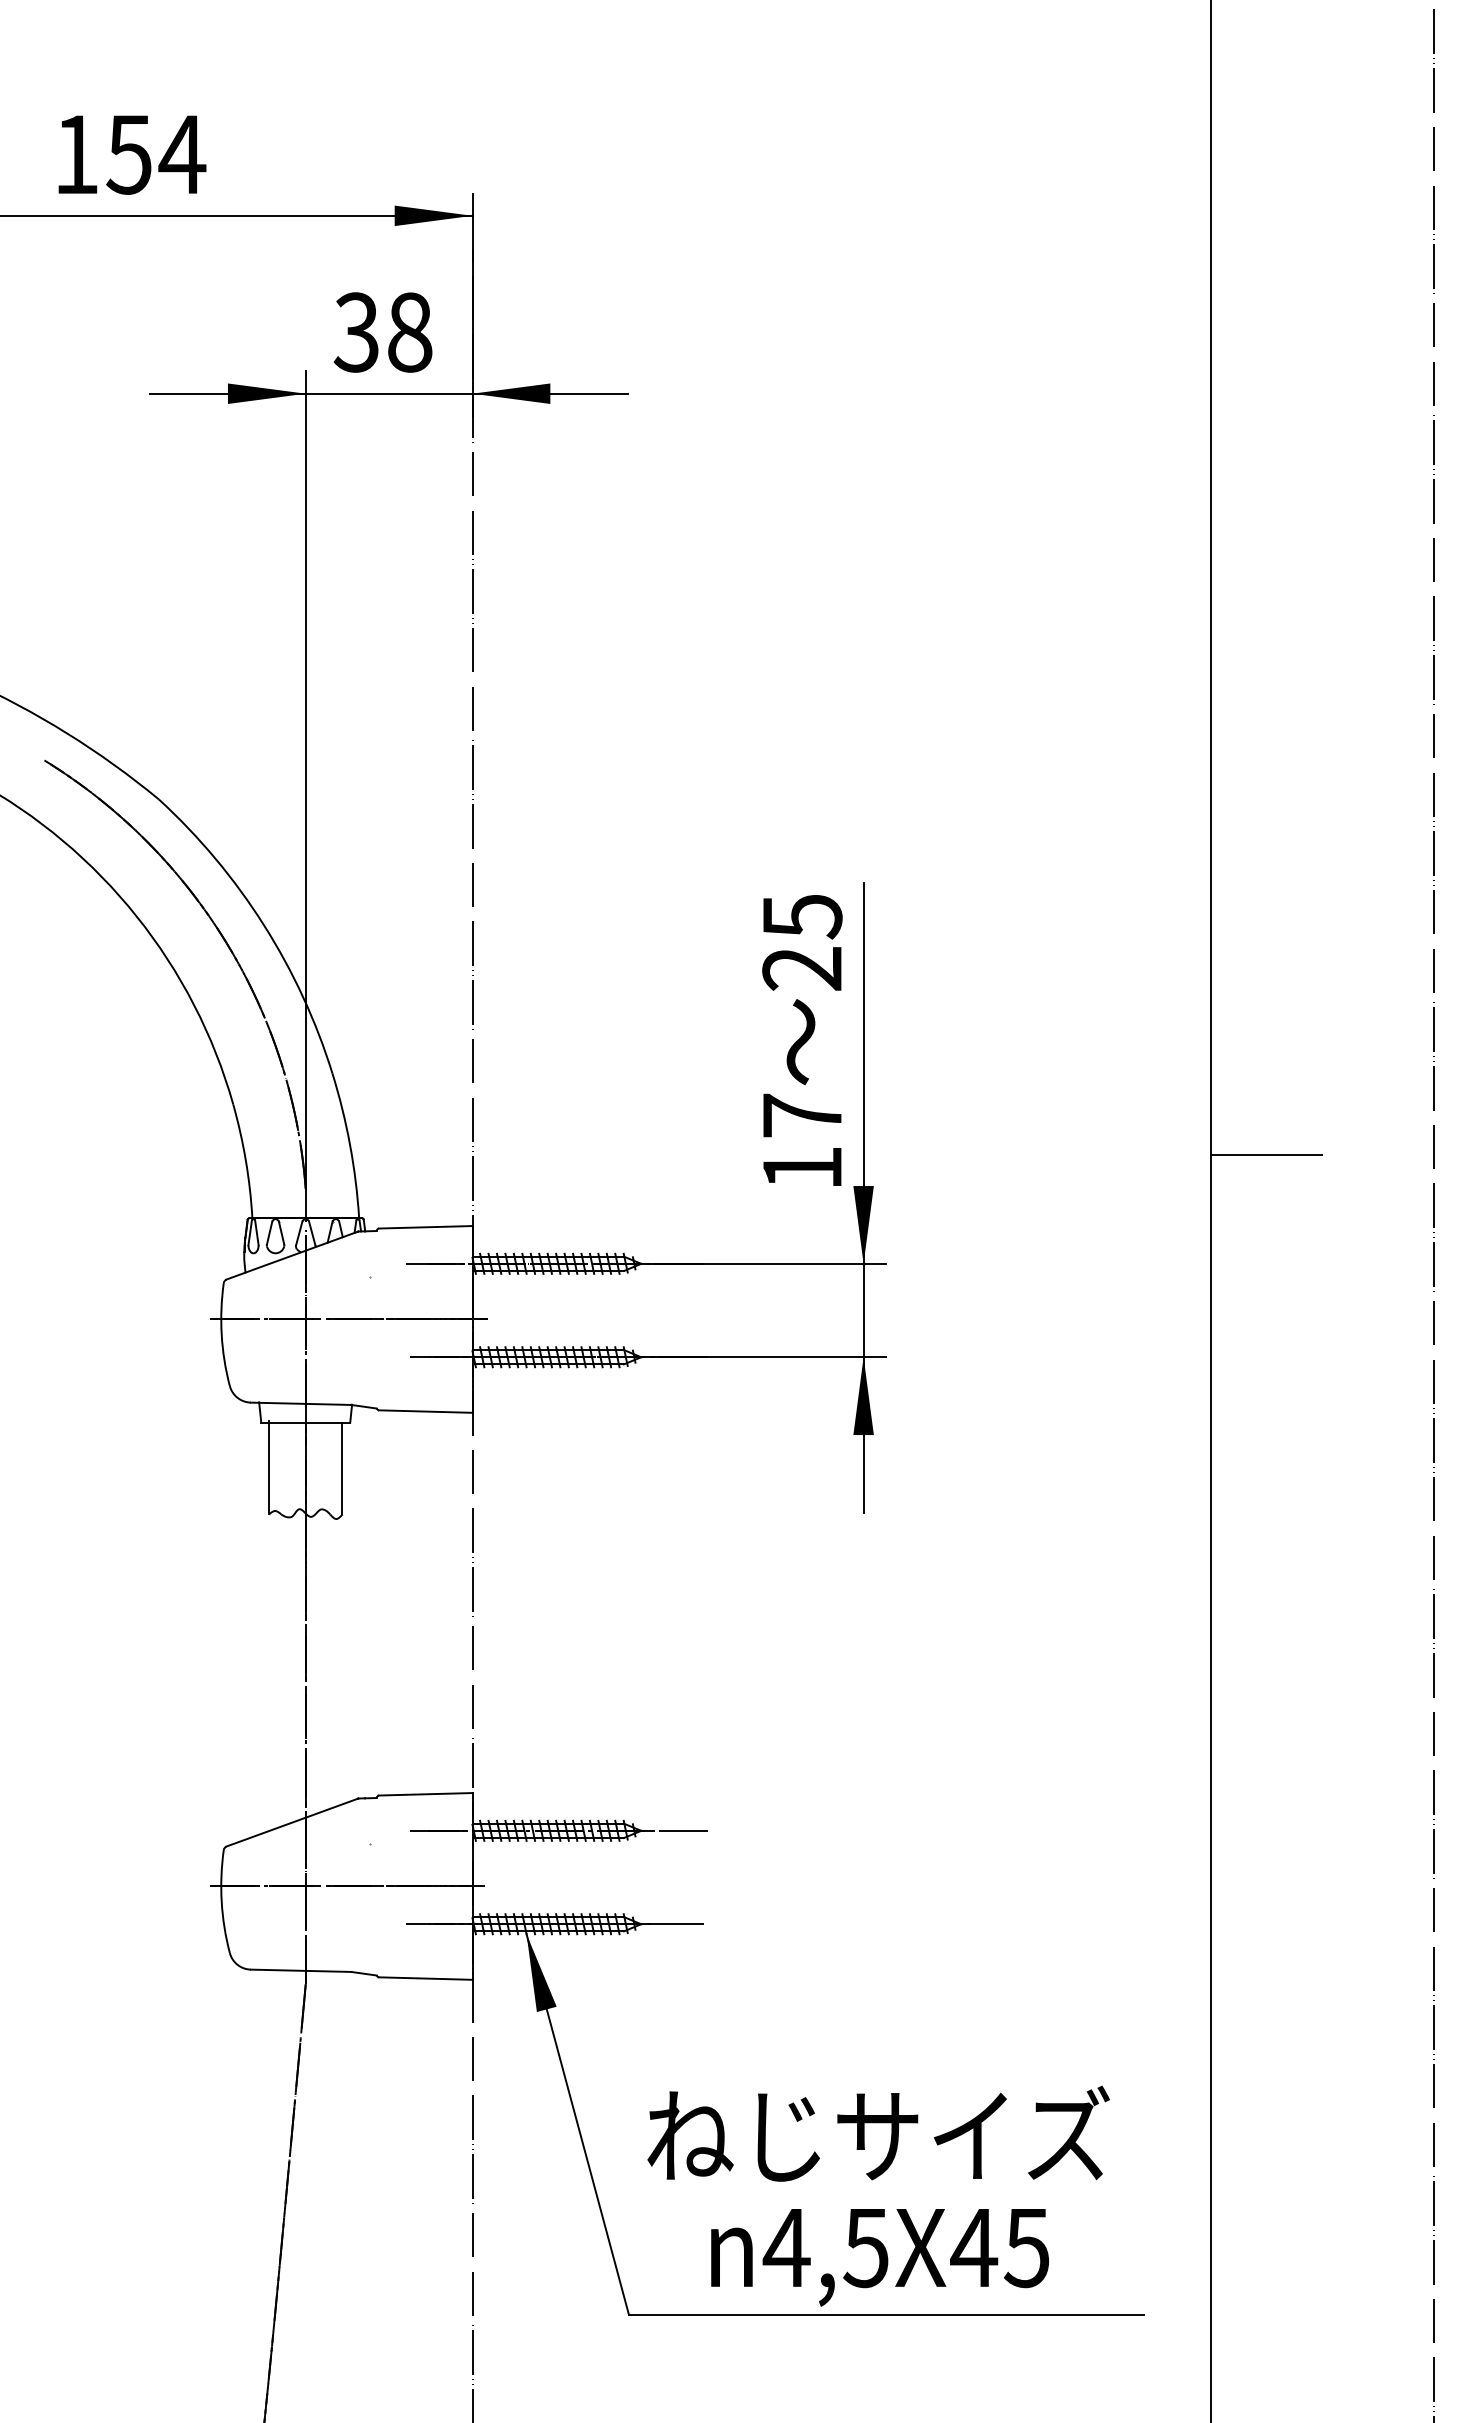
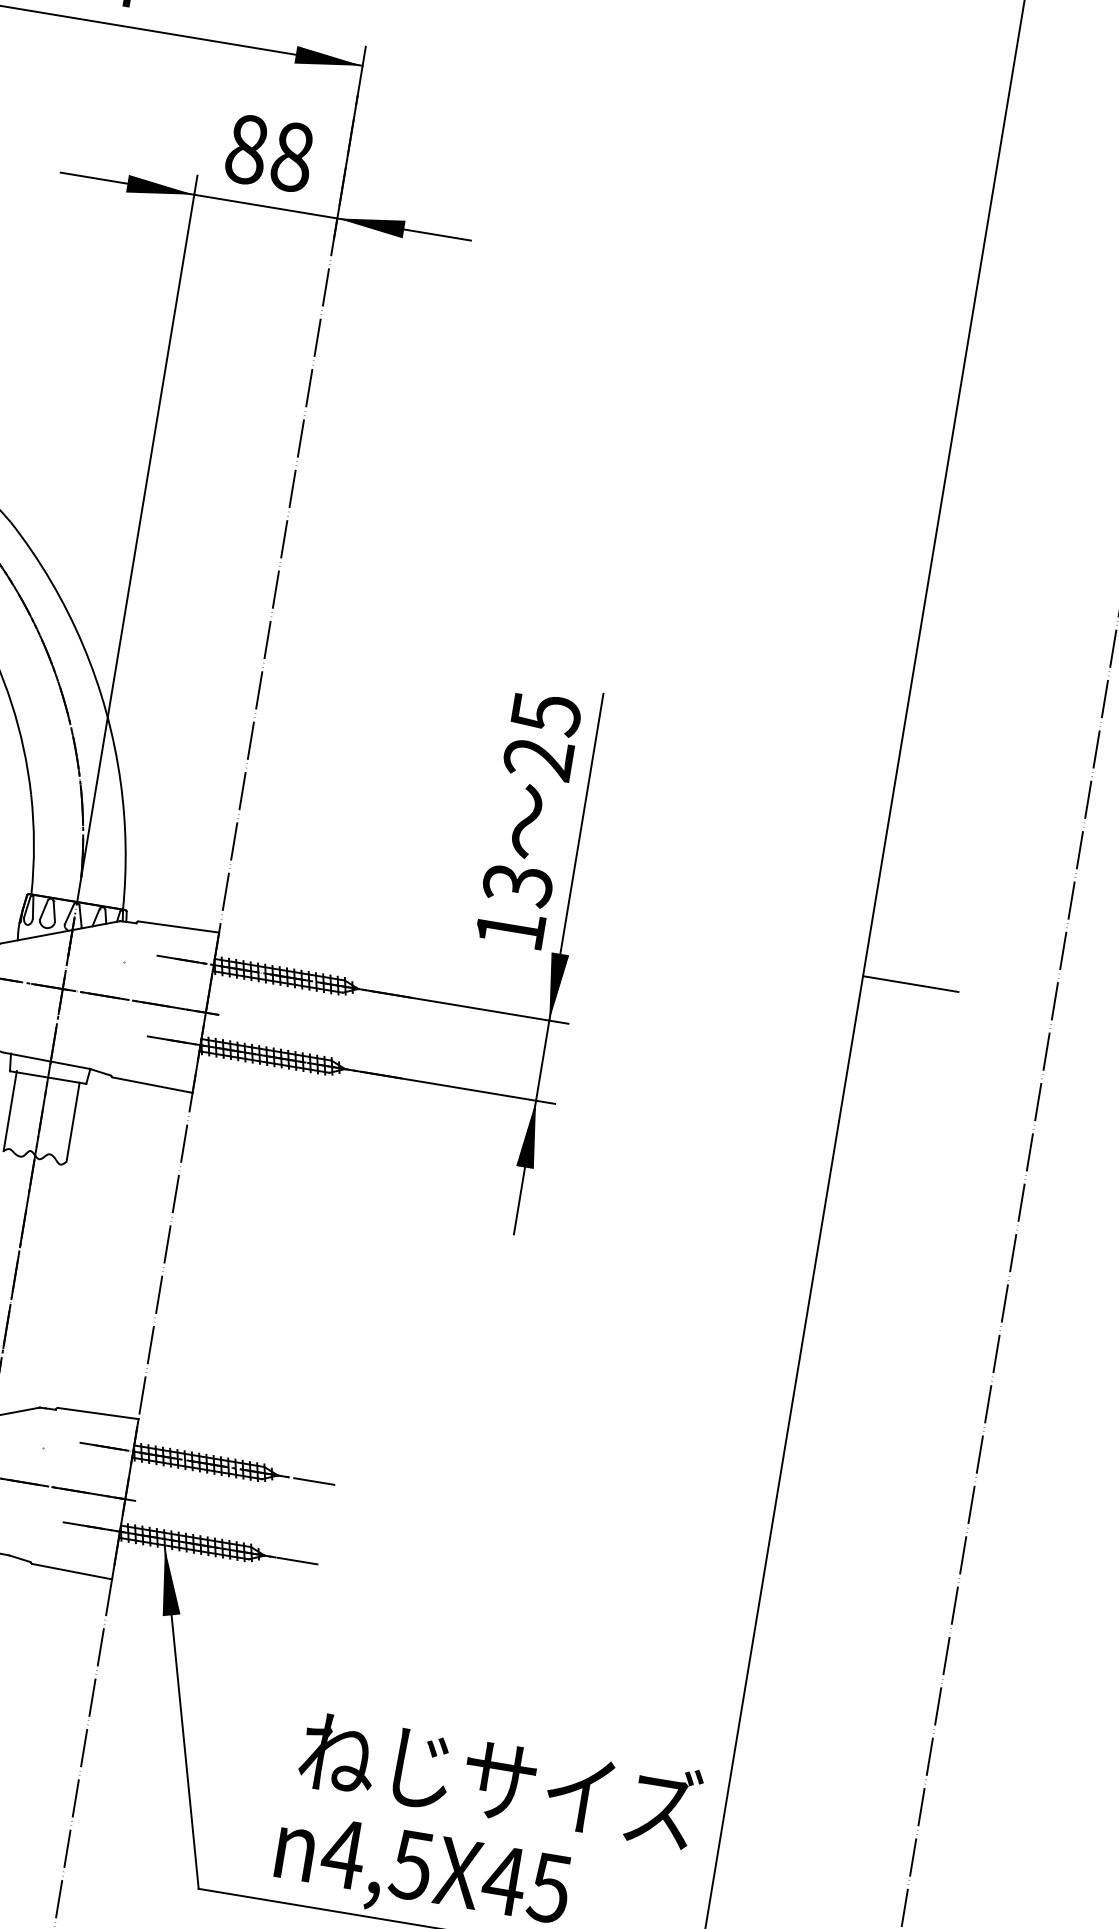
text: (356, 332) -> (246, 149), 38 -> 88
text: (802, 1115) -> (517, 884), 17 -> 13
text: (878, 2133) -> (500, 1779), moved

